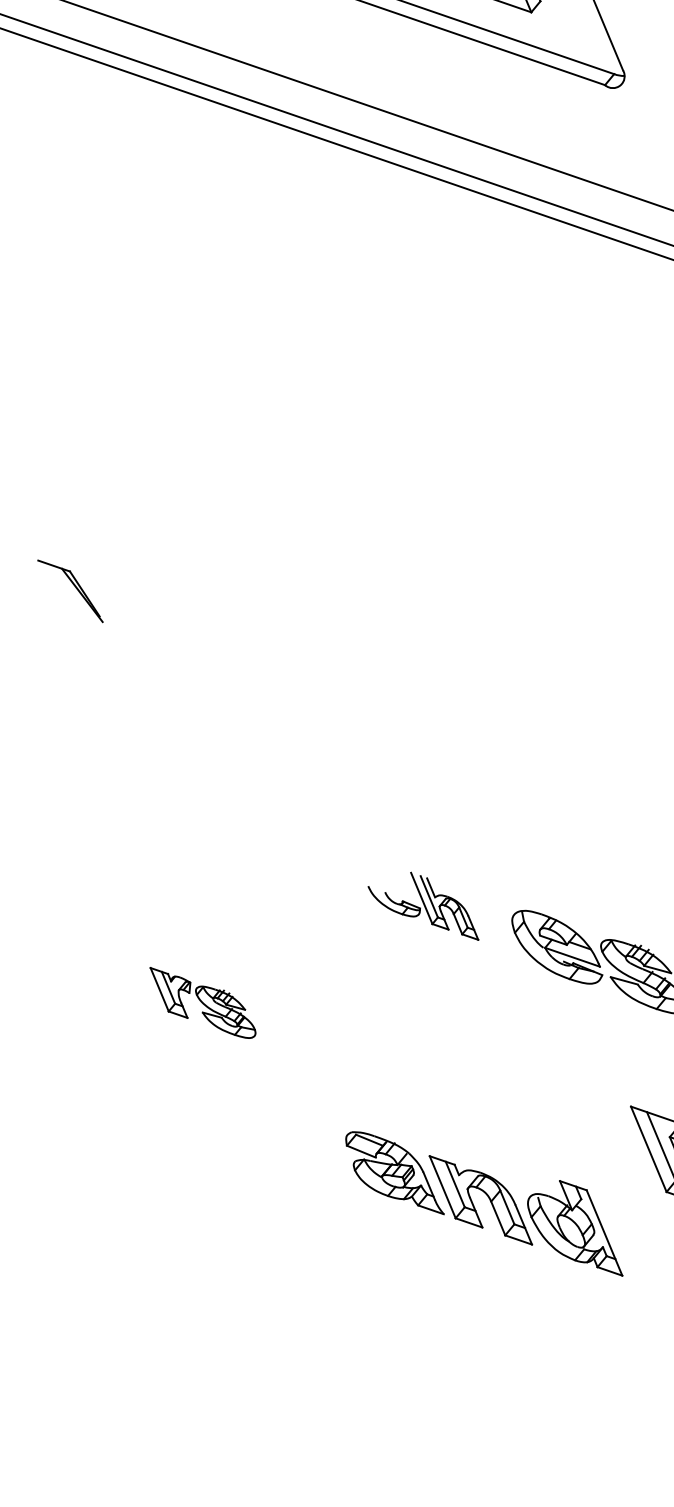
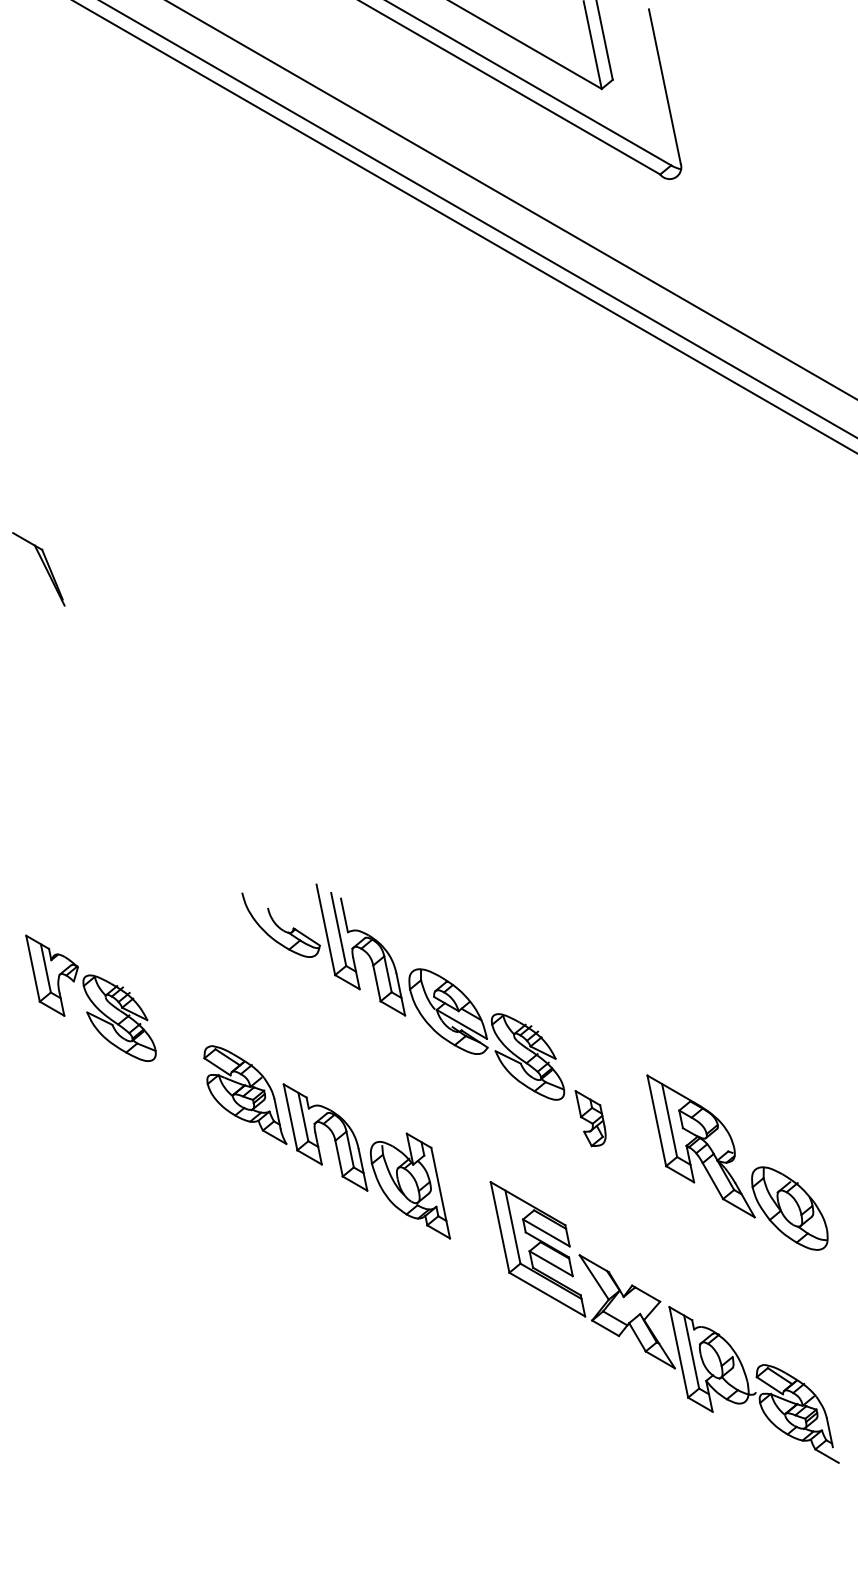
part: (422, 910) -> (323, 949), size x1.67
part: (202, 1001) -> (90, 997), size x1.43
part: (490, 1203) -> (334, 1142), moved

